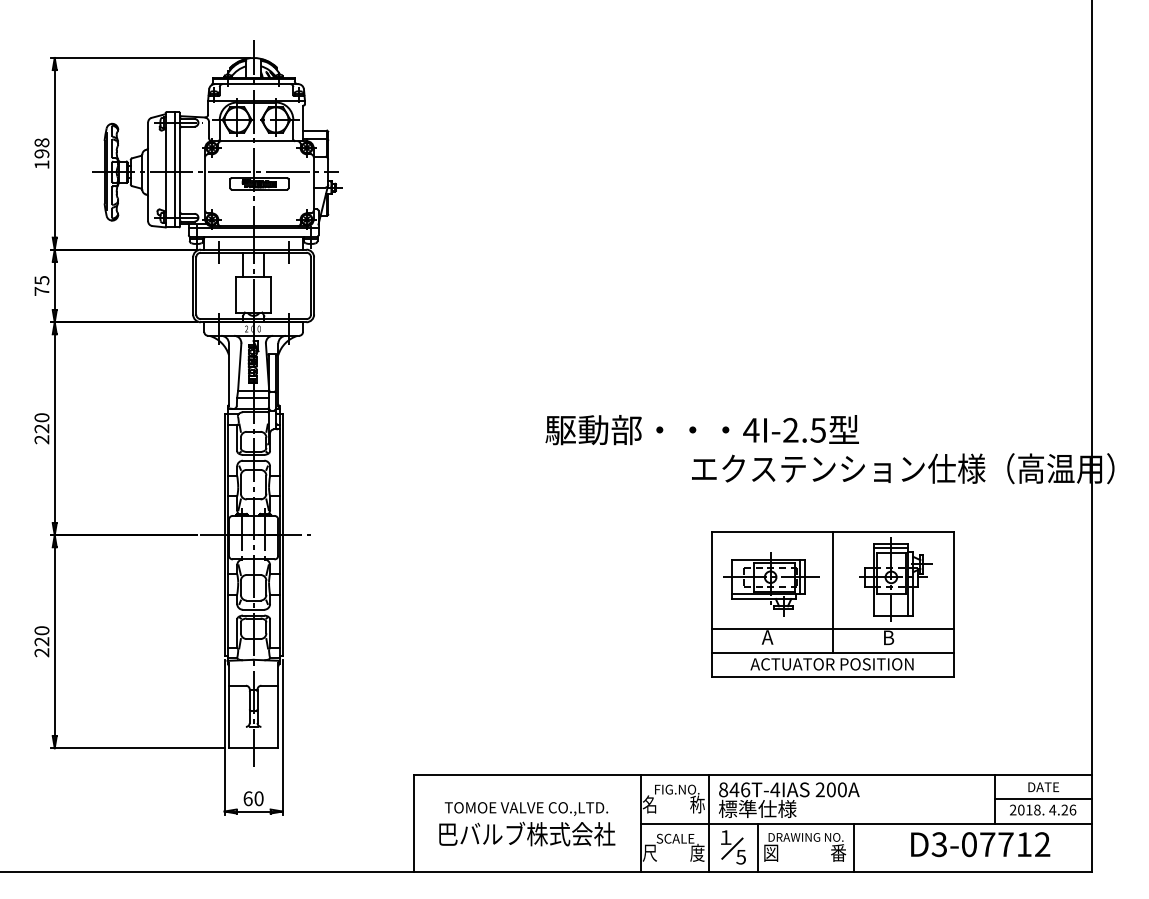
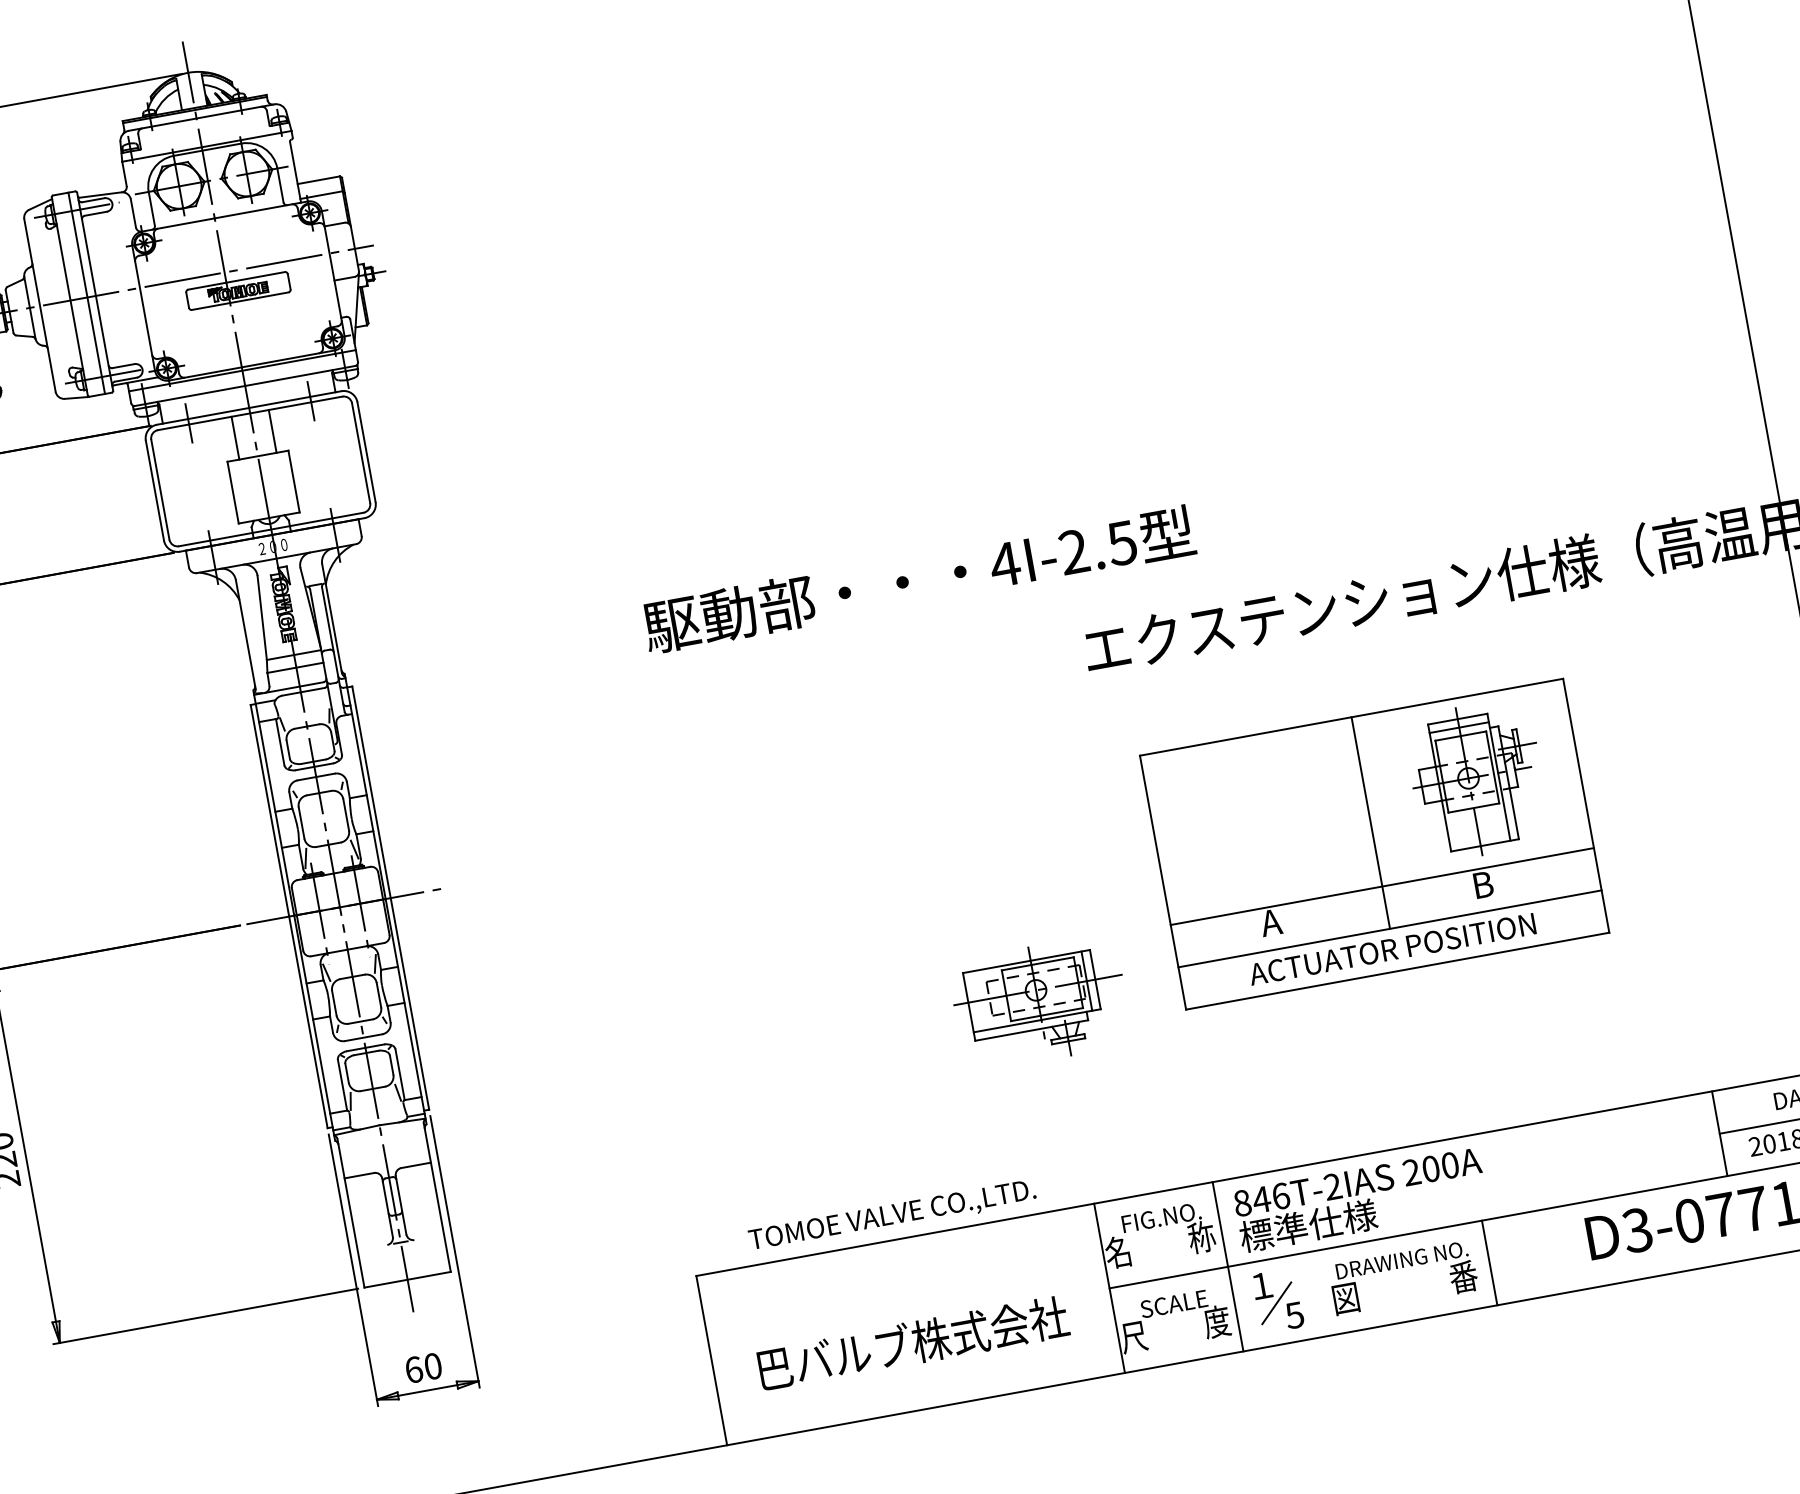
text: (701, 430) -> (917, 580), moved
part: (771, 584) -> (1039, 1002), moved
text: (775, 789) -> (1333, 1186), 846T-4IAS -> 846T-2IAS
text: (526, 808) -> (892, 1215), moved
line: (757, 847) -> (1320, 1293), removed

